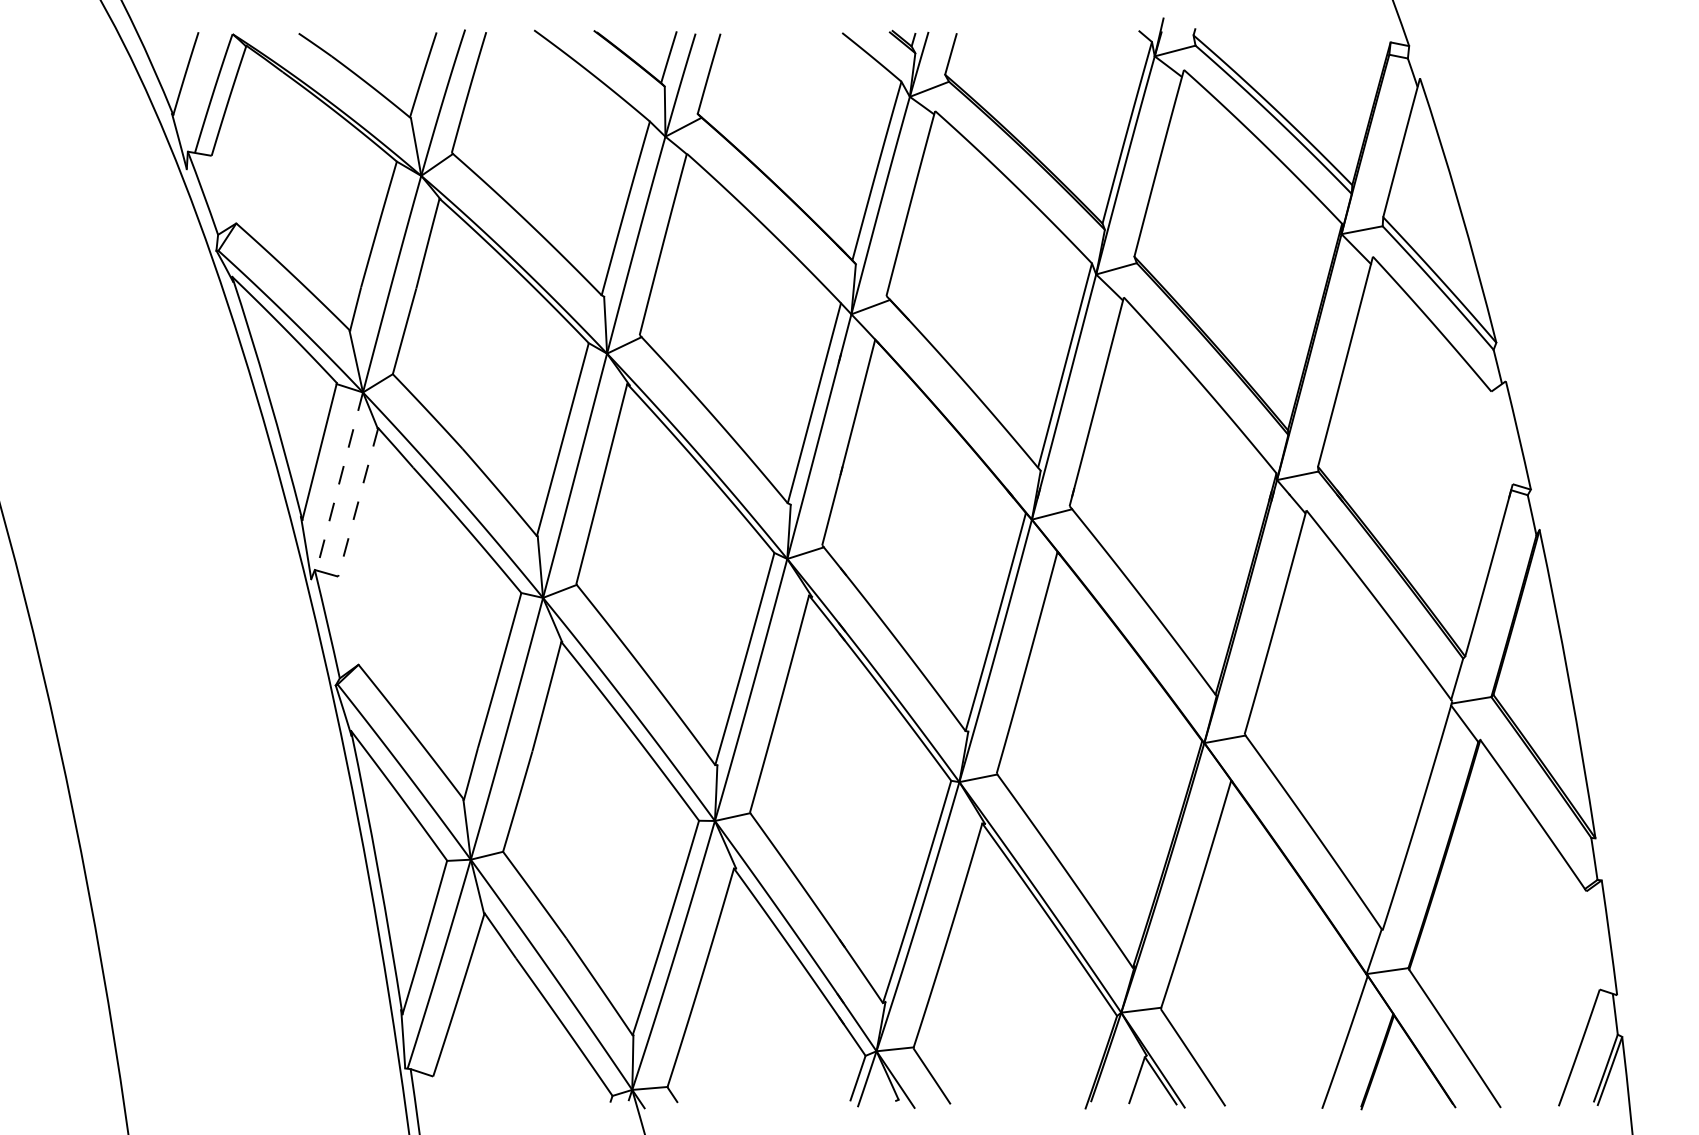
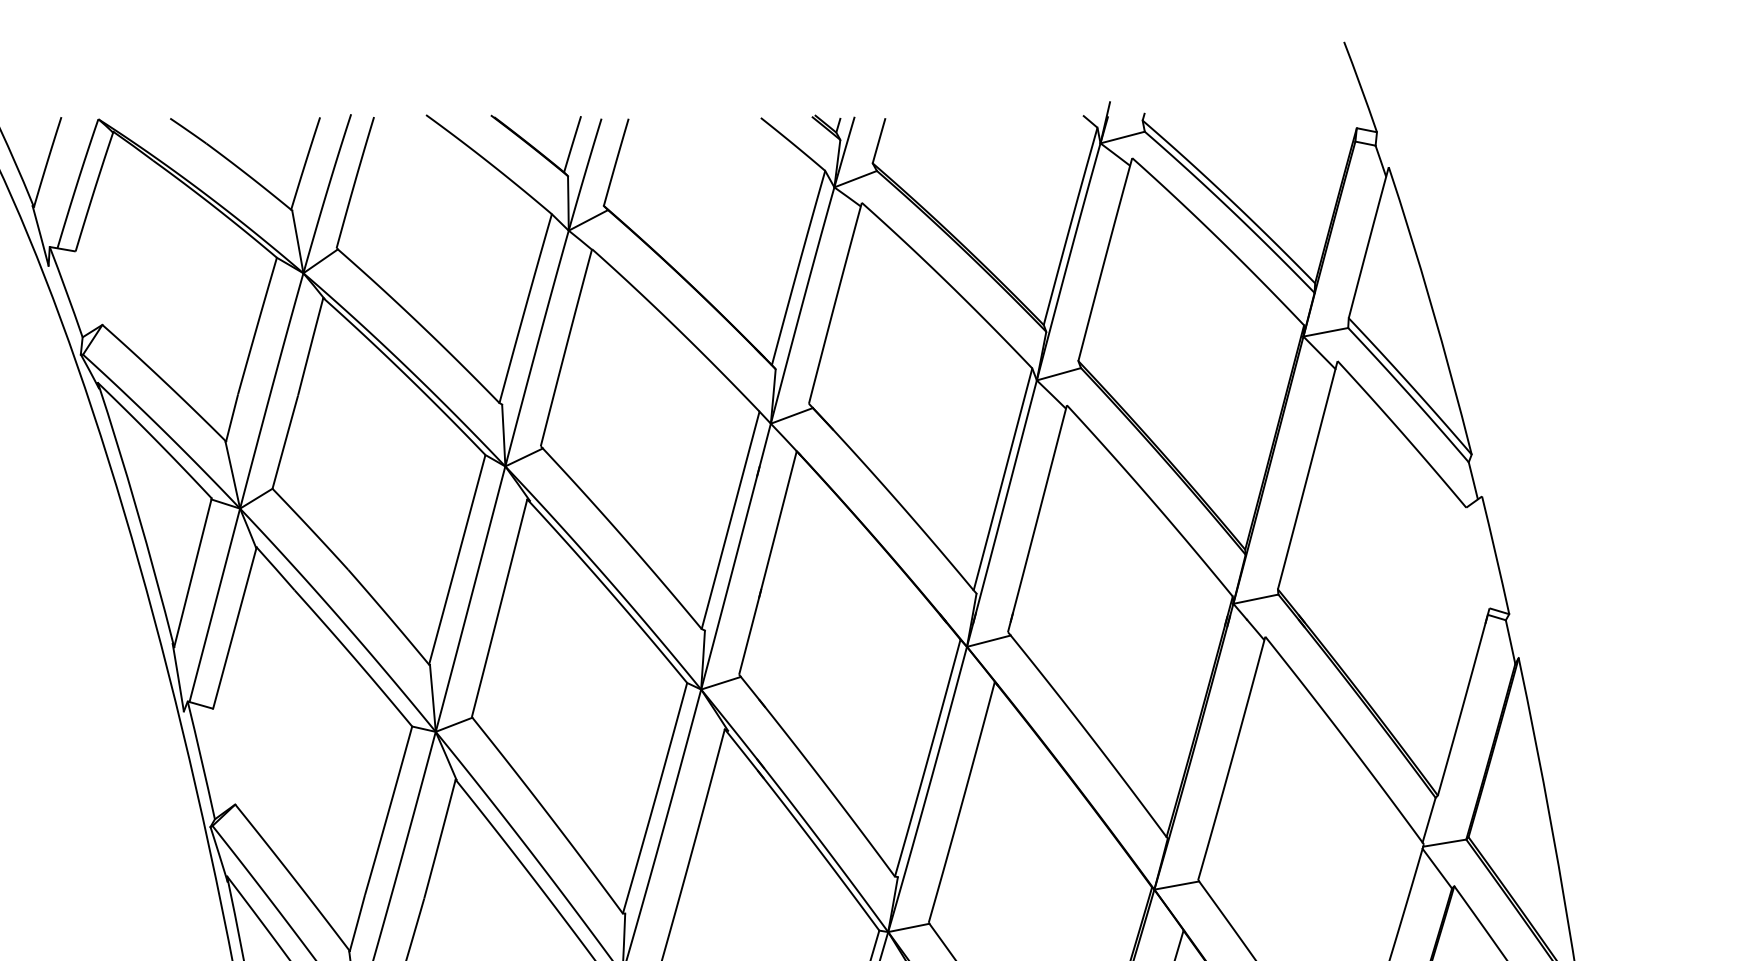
line: (339, 481) -> (214, 605), dashed -> solid
line: (358, 502) -> (235, 628), dashed -> solid

